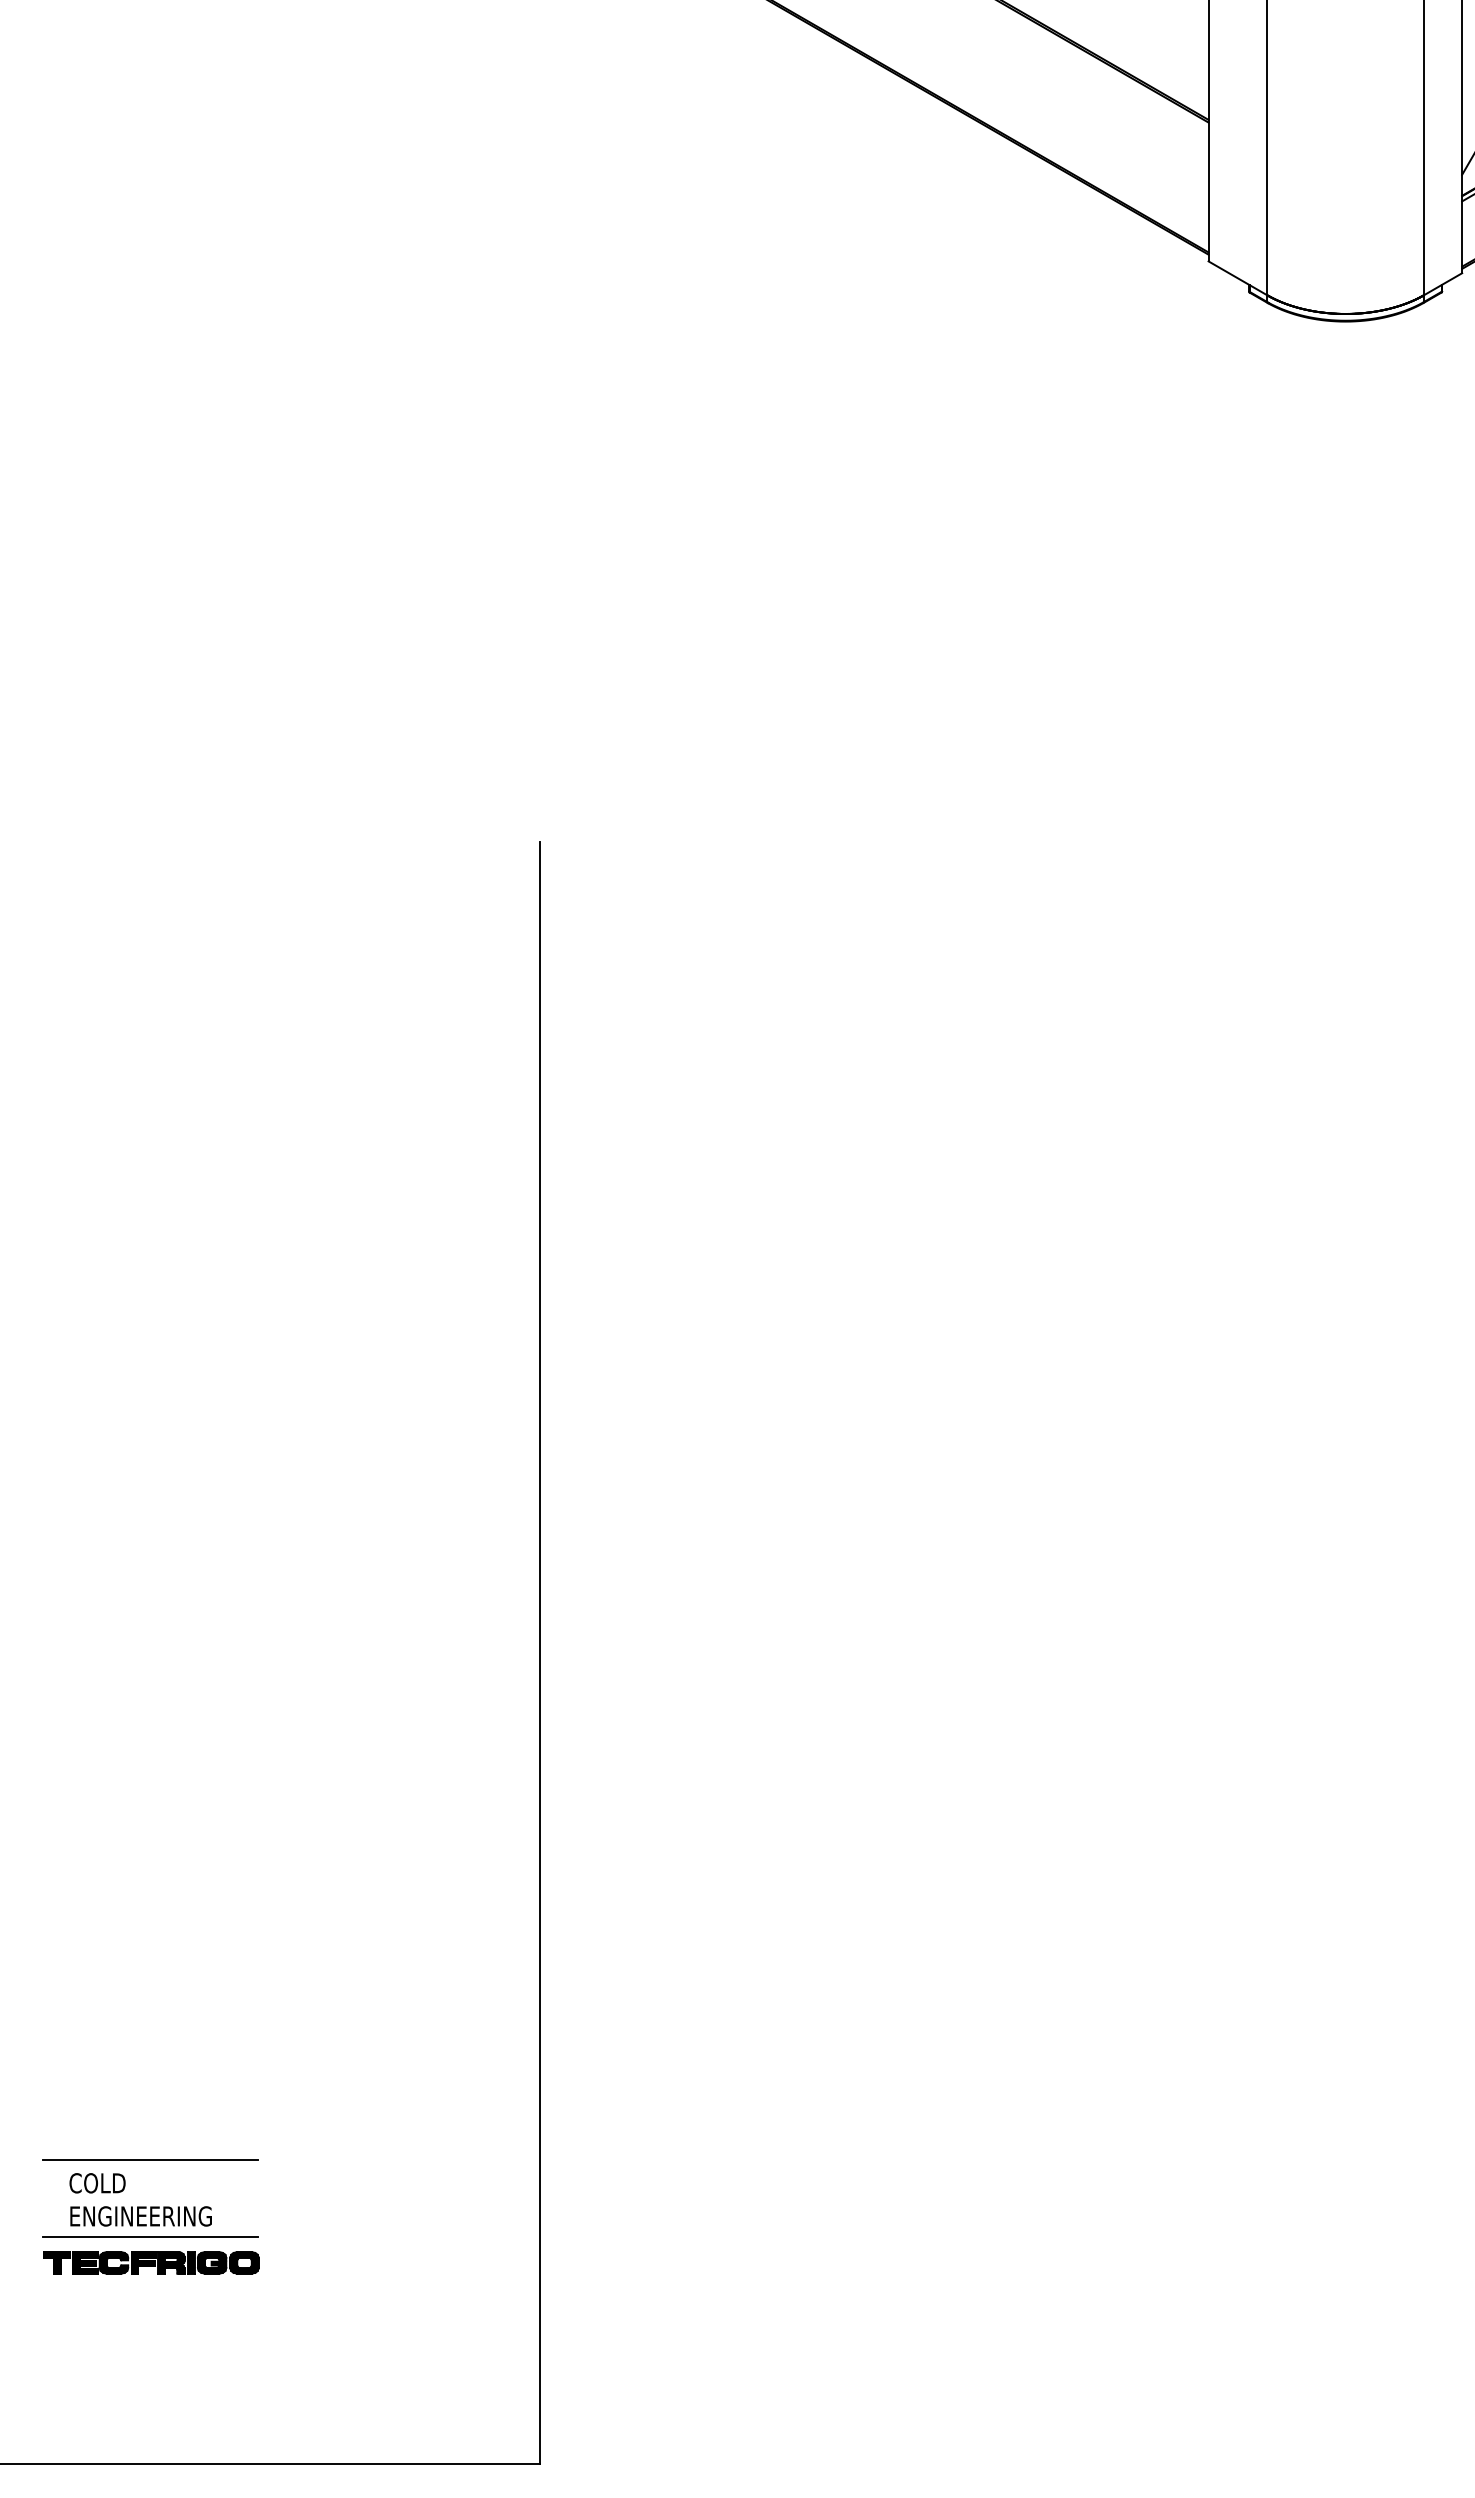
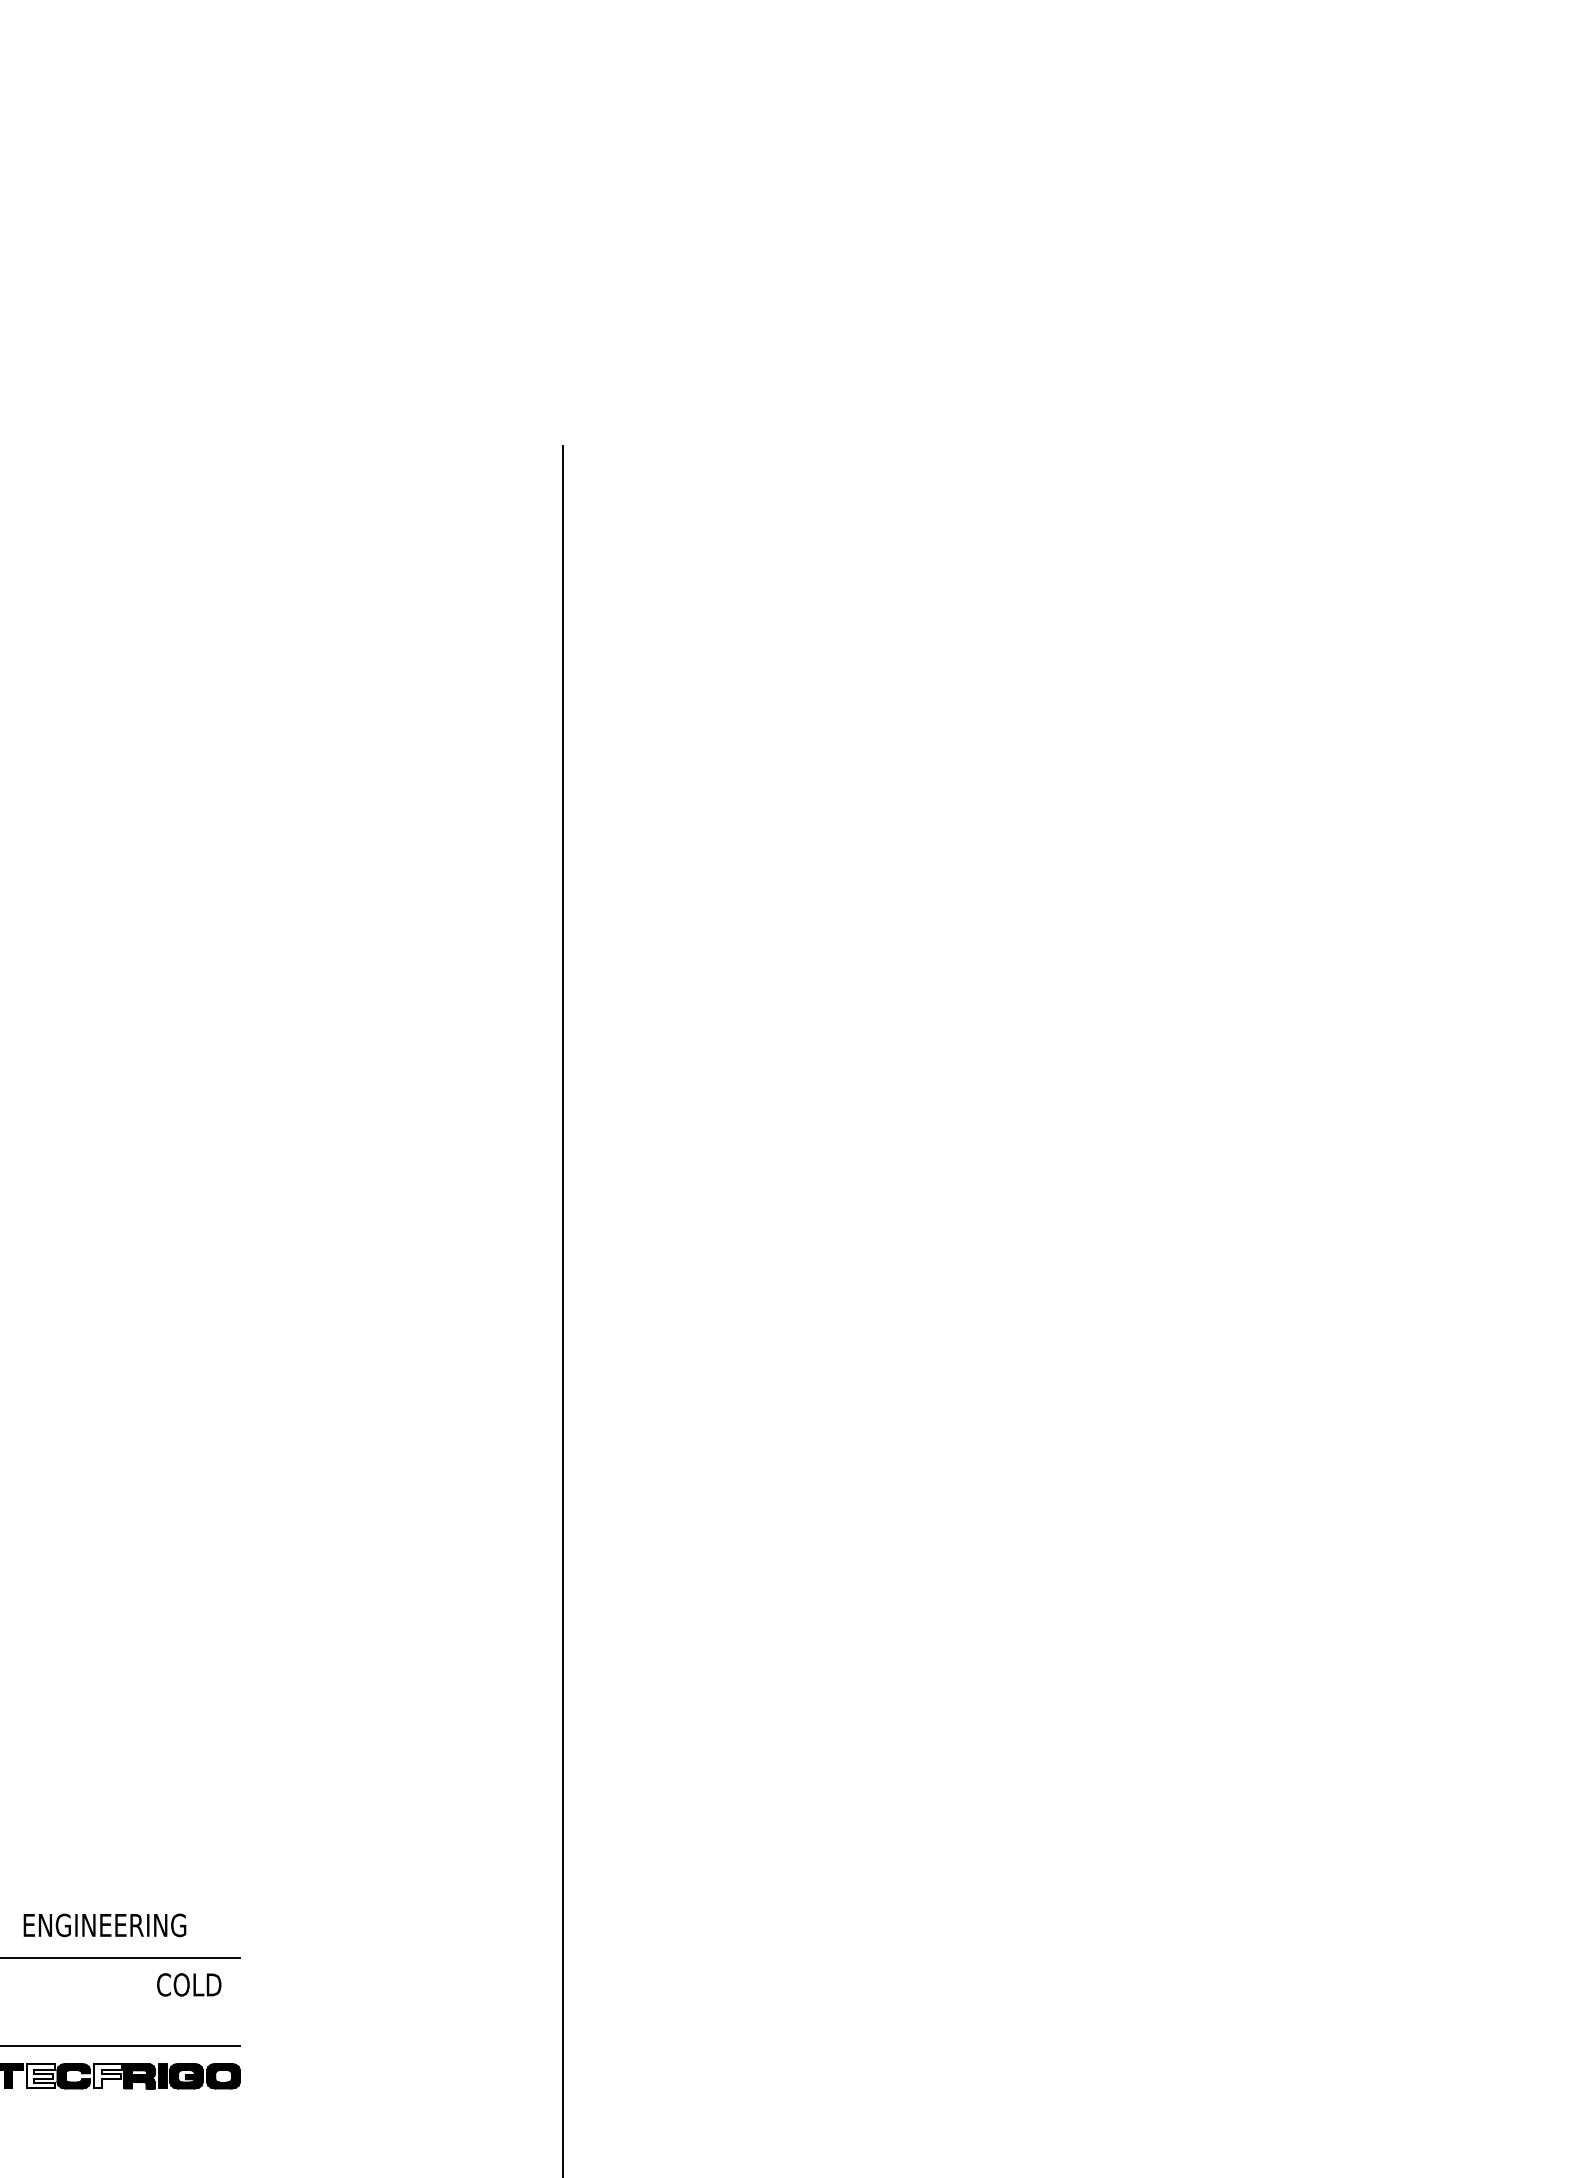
text: (97, 2183) -> (189, 1985), moved
text: (140, 2216) -> (104, 1925), moved
fill: (85, 2262) -> (41, 2075), removed
fill: (143, 2262) -> (107, 2075), removed

